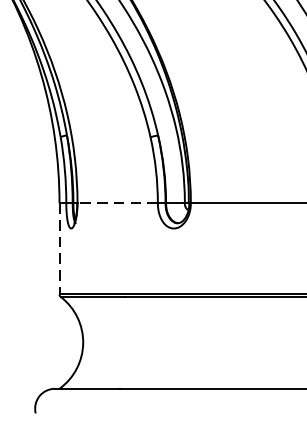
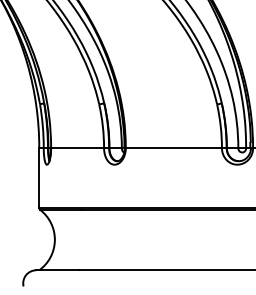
line: (117, 203) -> (77, 148), dashed -> solid
line: (59, 249) -> (39, 178), dashed -> solid

